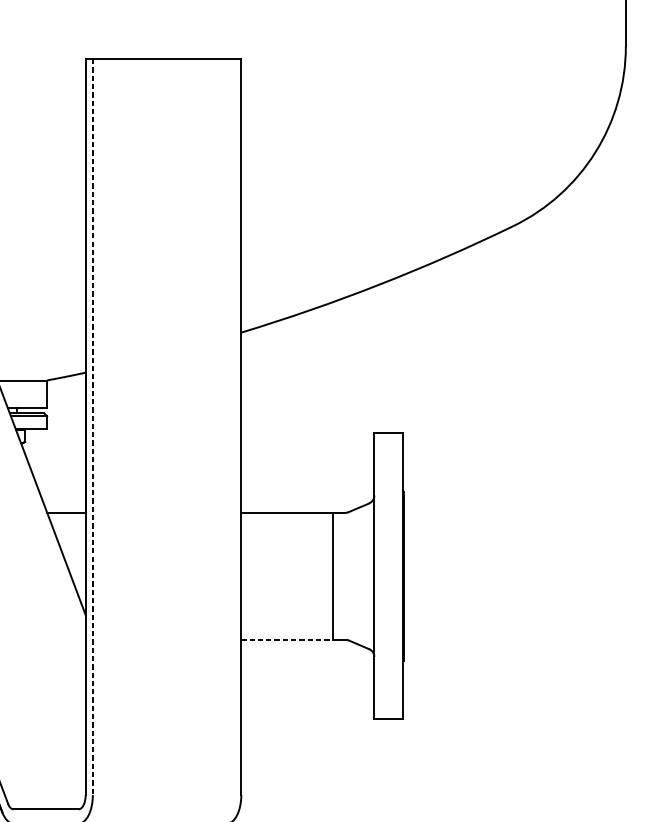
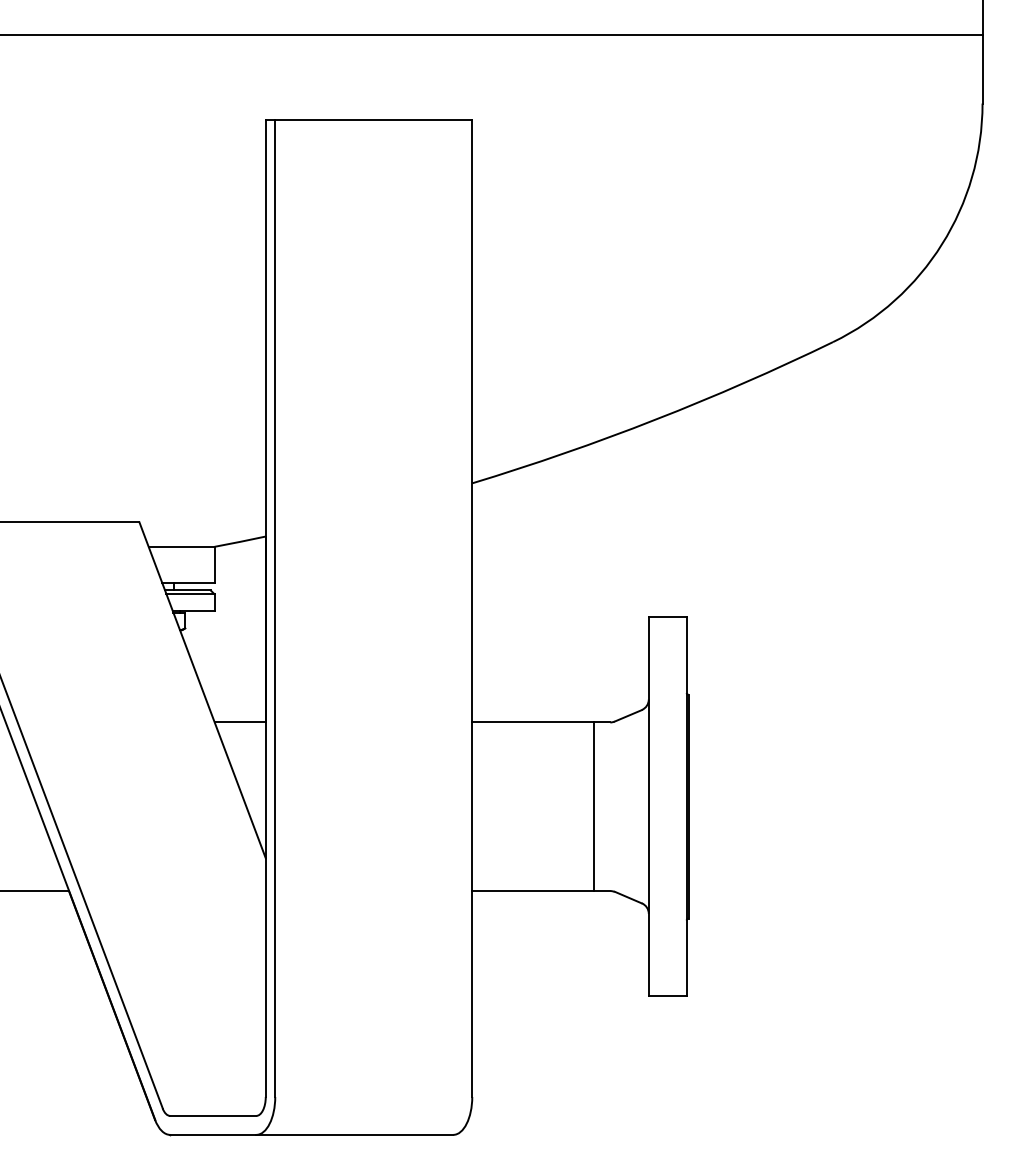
line: (93, 427) -> (275, 609), dashed -> solid
line: (287, 640) -> (533, 891), dashed -> solid

